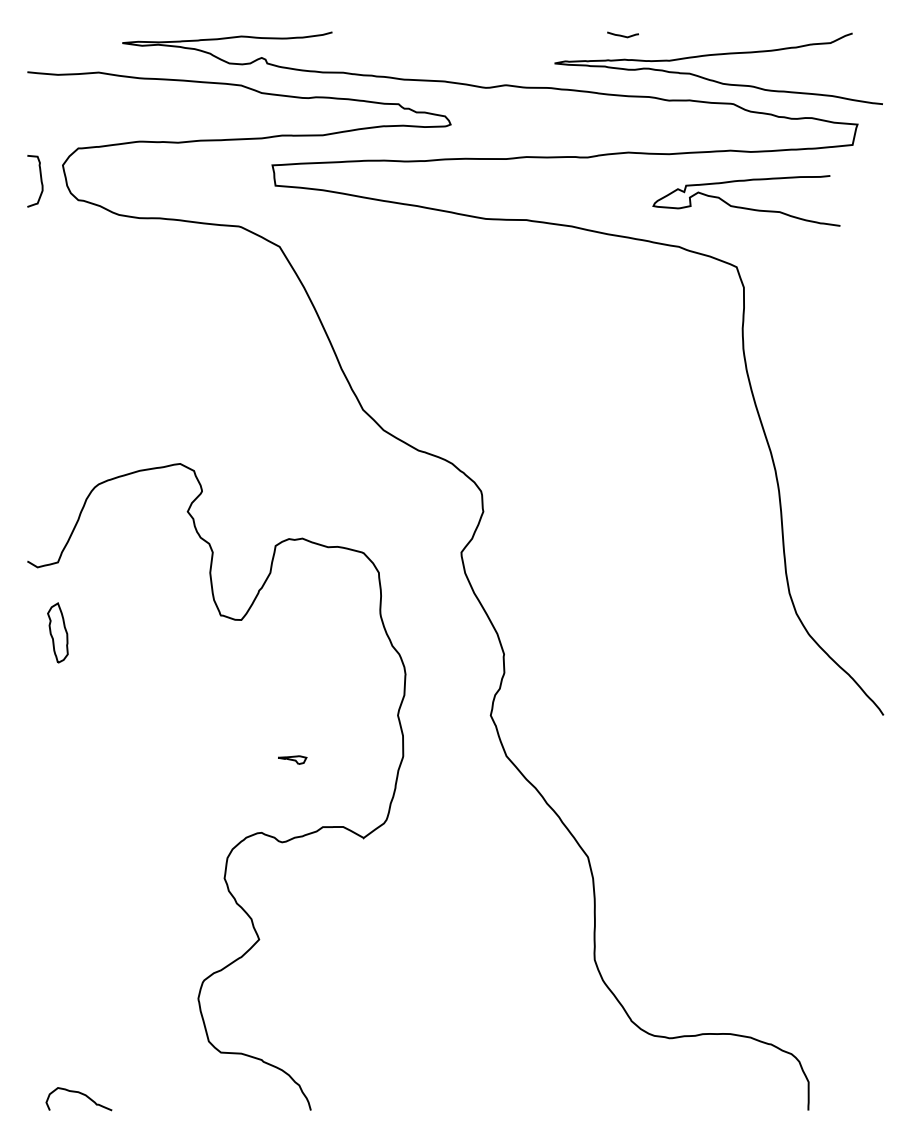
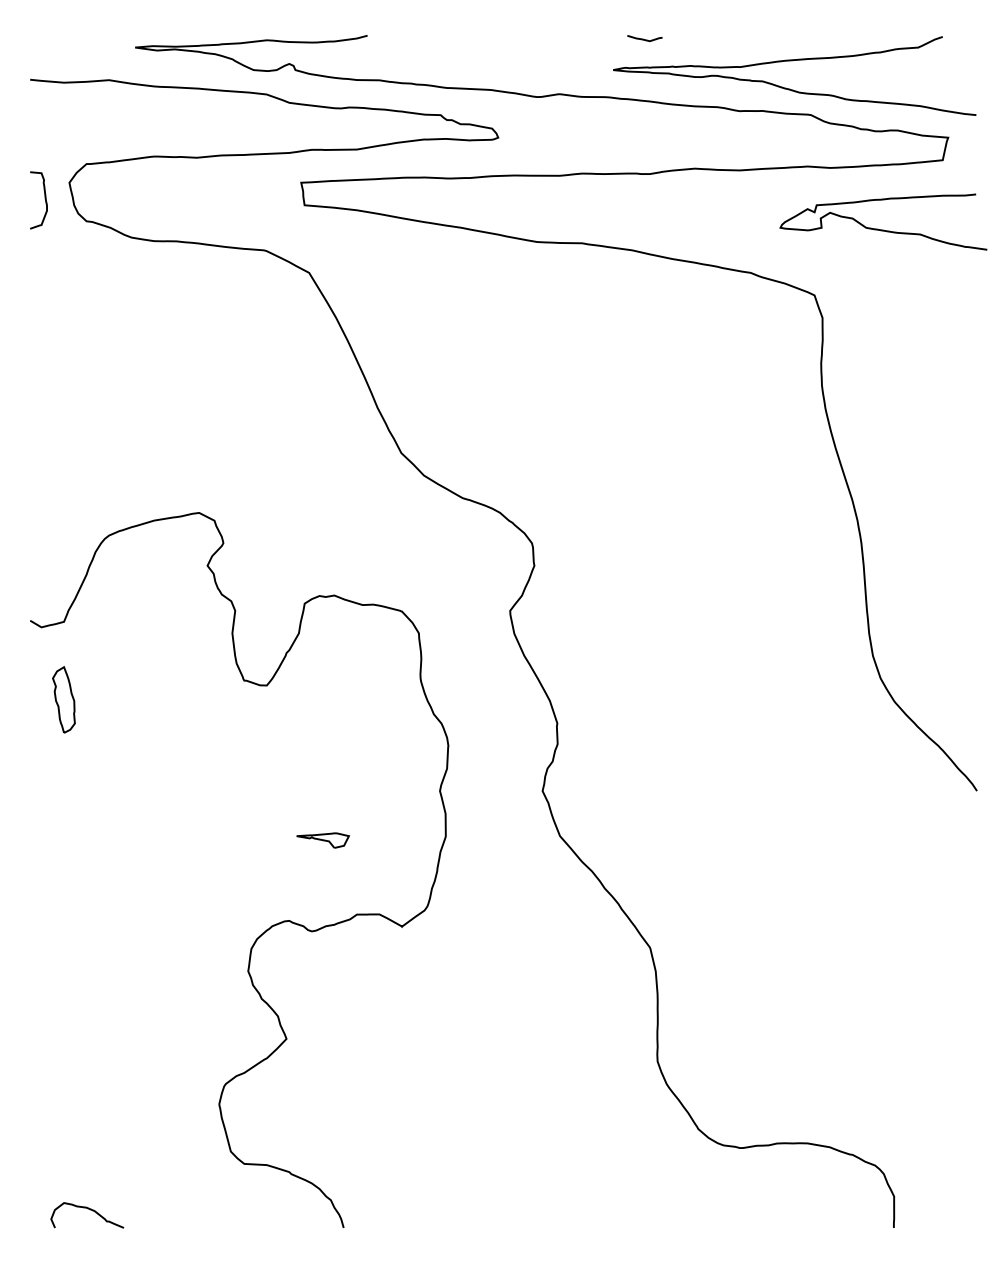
curve: (621, 34) -> (643, 38), moved
curve: (746, 207) -> (883, 229), moved
part: (292, 760) -> (323, 840), size x1.67

